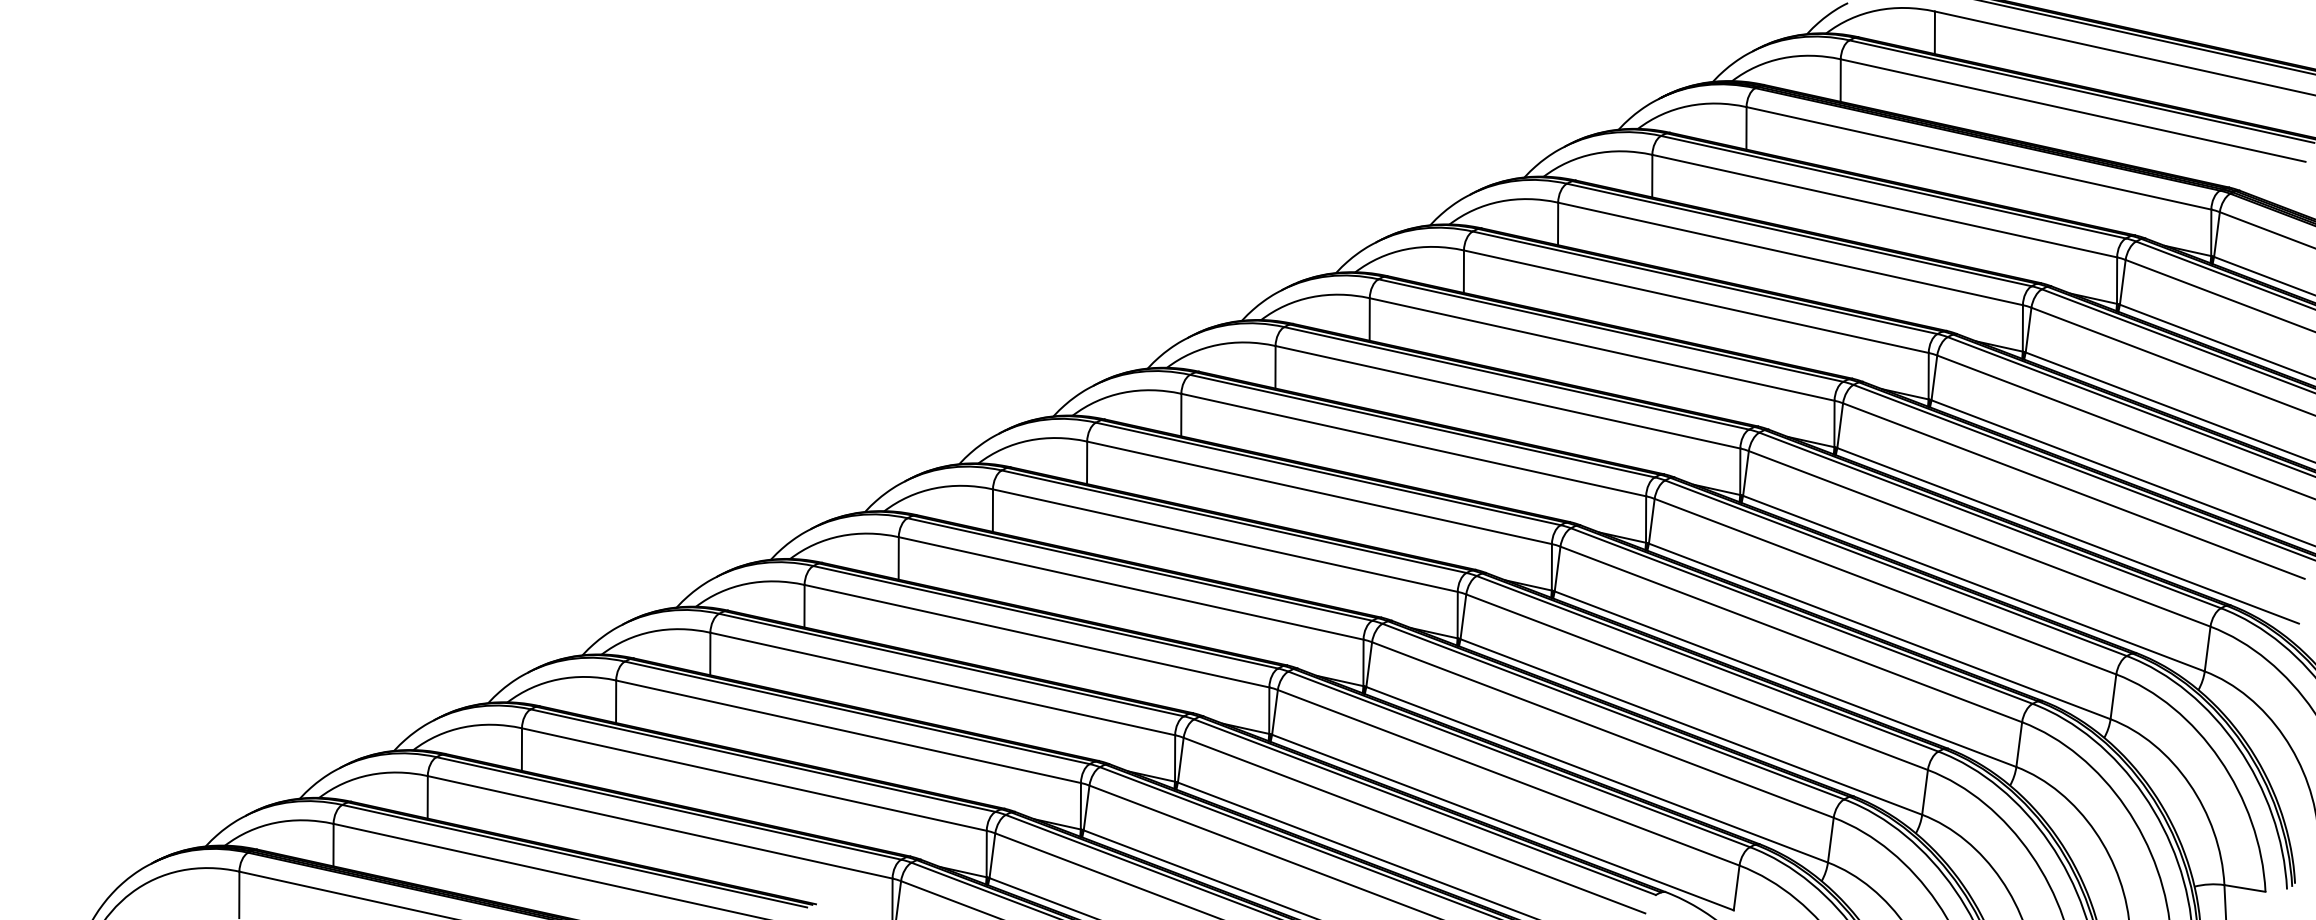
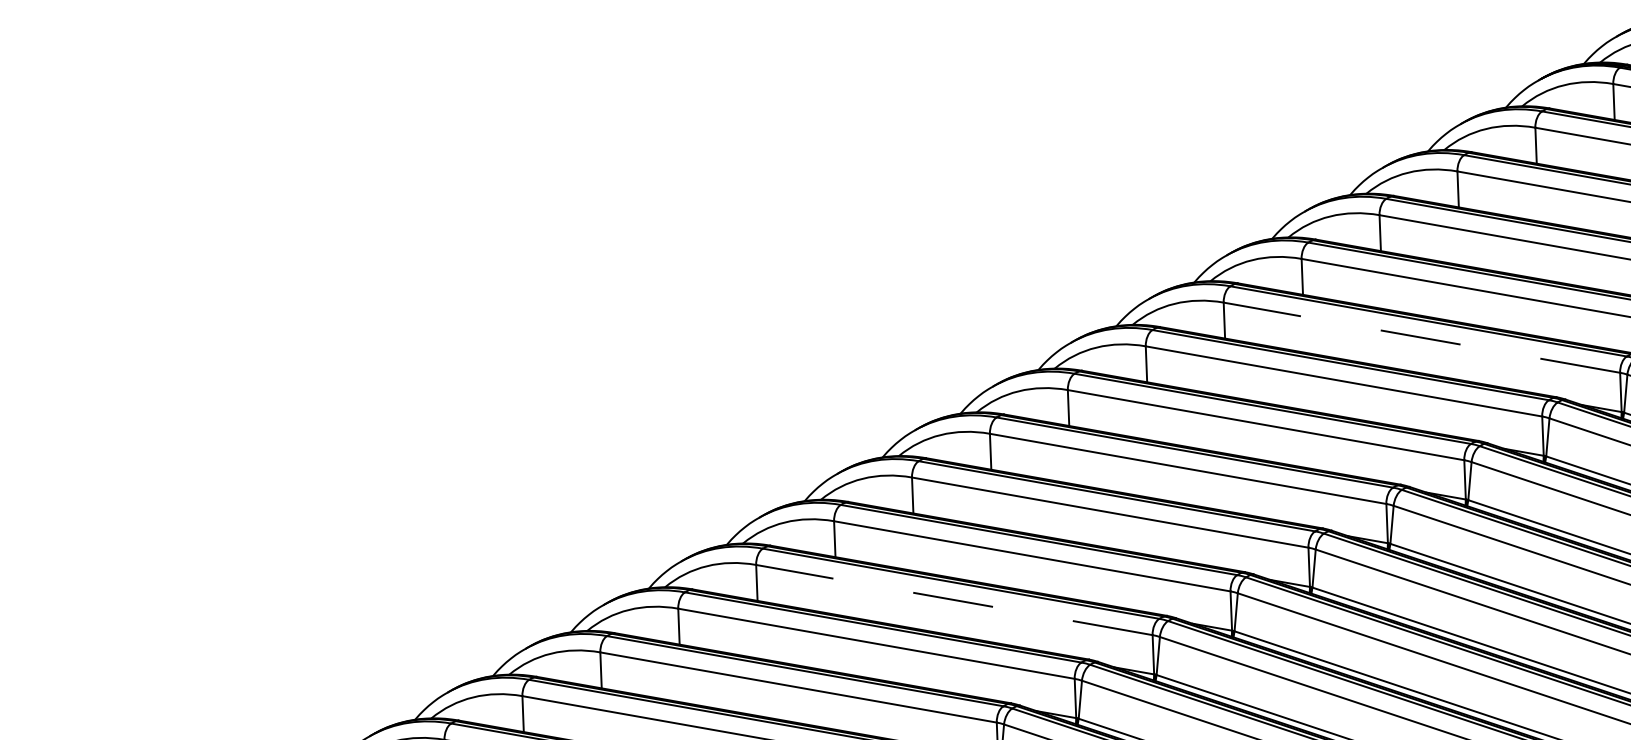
line: (1507, 397) -> (1421, 337), solid -> dashed
line: (942, 683) -> (954, 599), solid -> dashed

